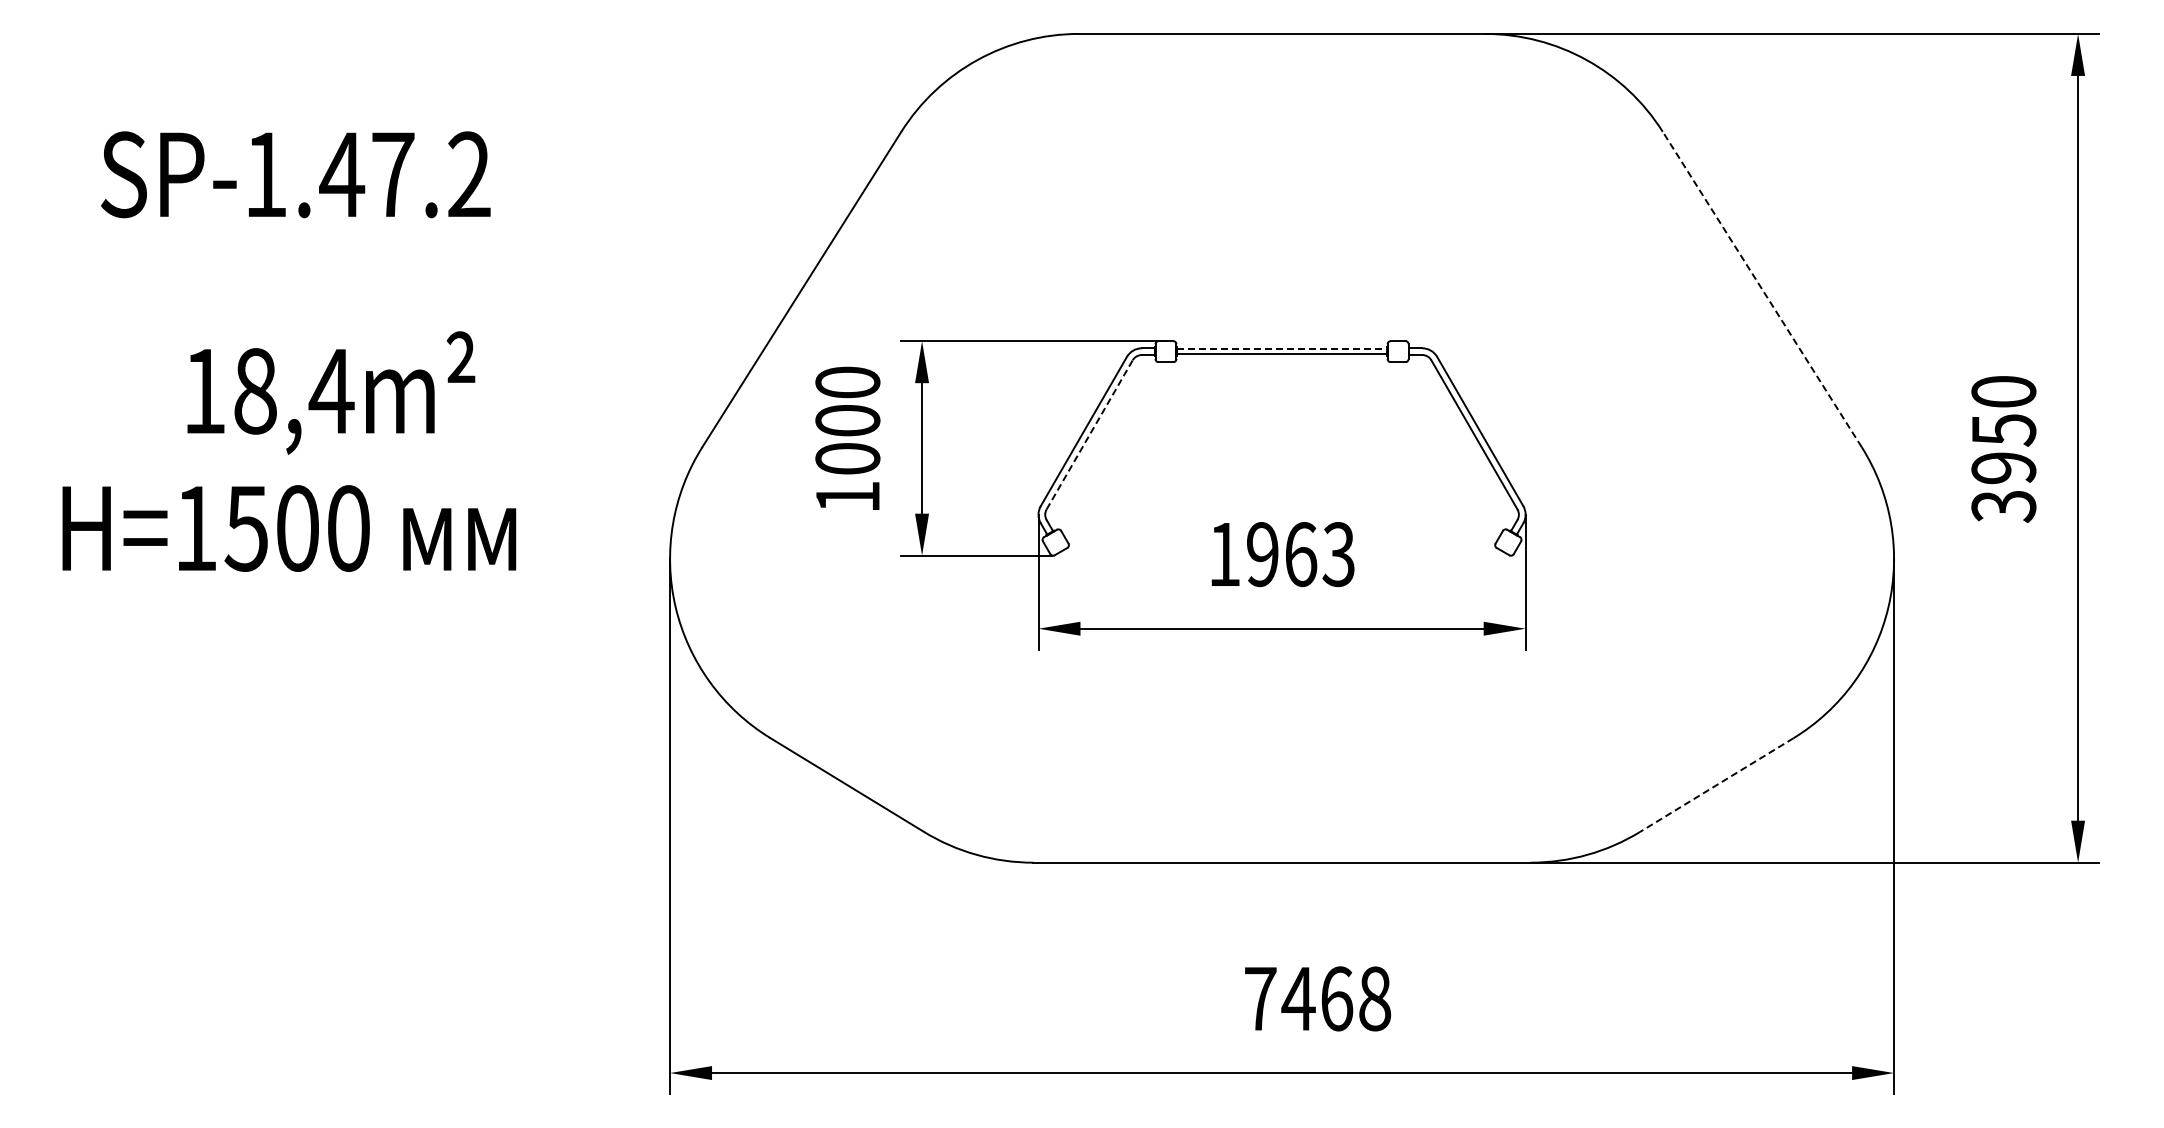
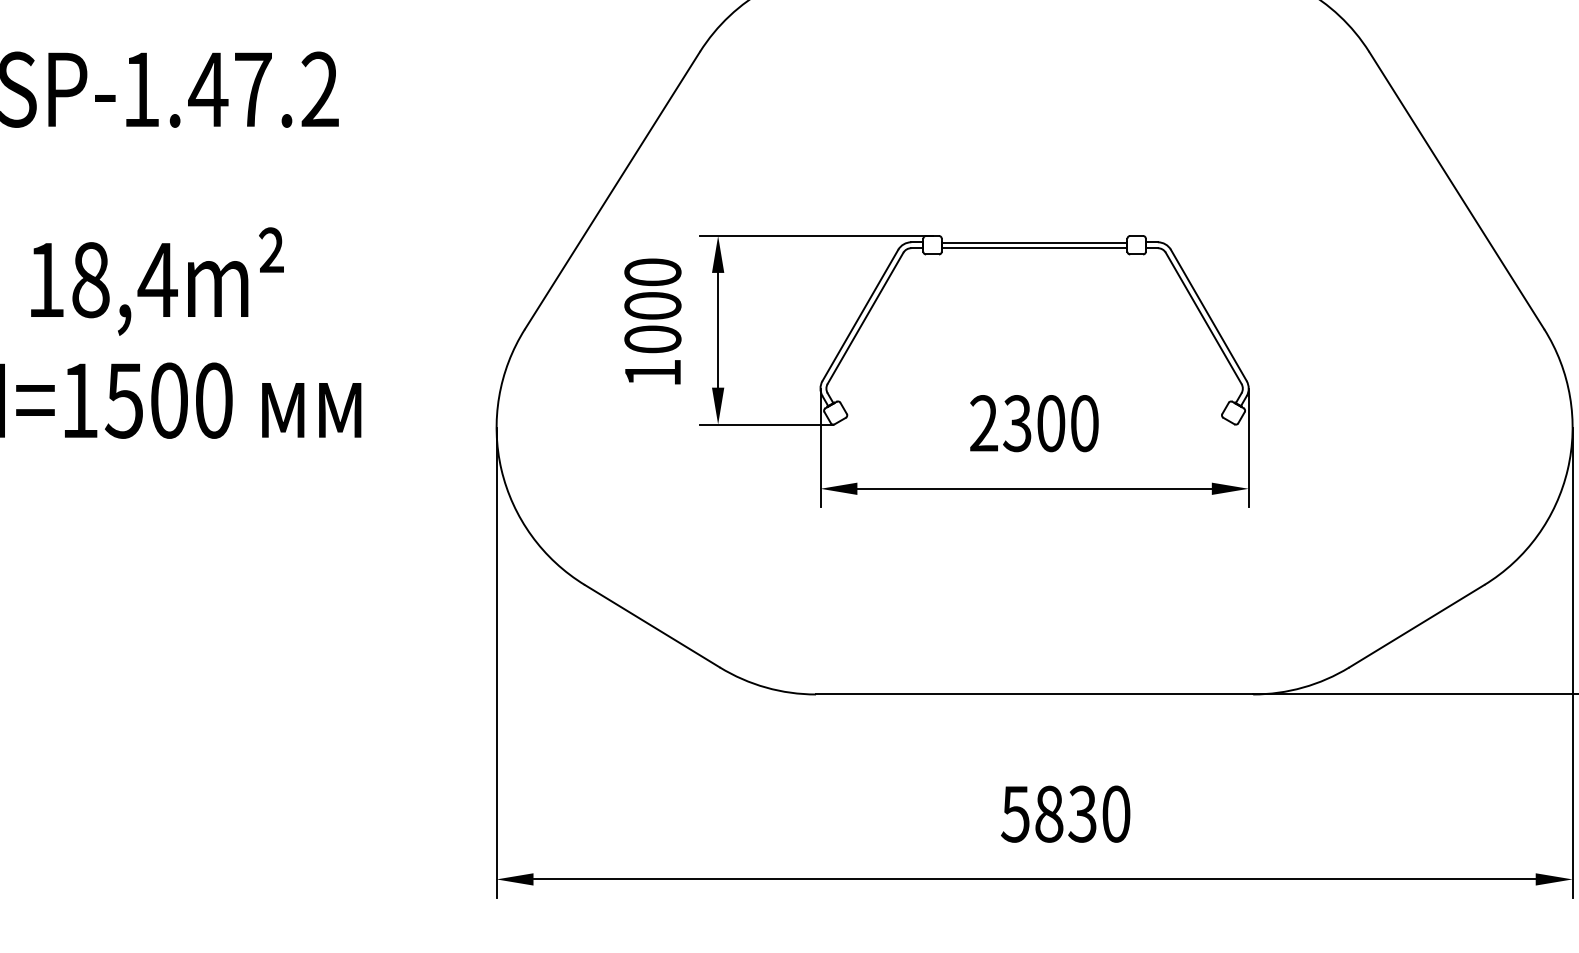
line: (1761, 289) -> (1456, 190), dashed -> solid
line: (1282, 348) -> (1034, 242), dashed -> solid
text: (331, 392) -> (157, 281), moved
line: (1089, 434) -> (865, 318), dashed -> solid
text: (1281, 554) -> (1034, 423), 1963 -> 2300
line: (1716, 785) -> (1416, 626), dashed -> solid
text: (1317, 998) -> (1065, 813), 7468 -> 5830

